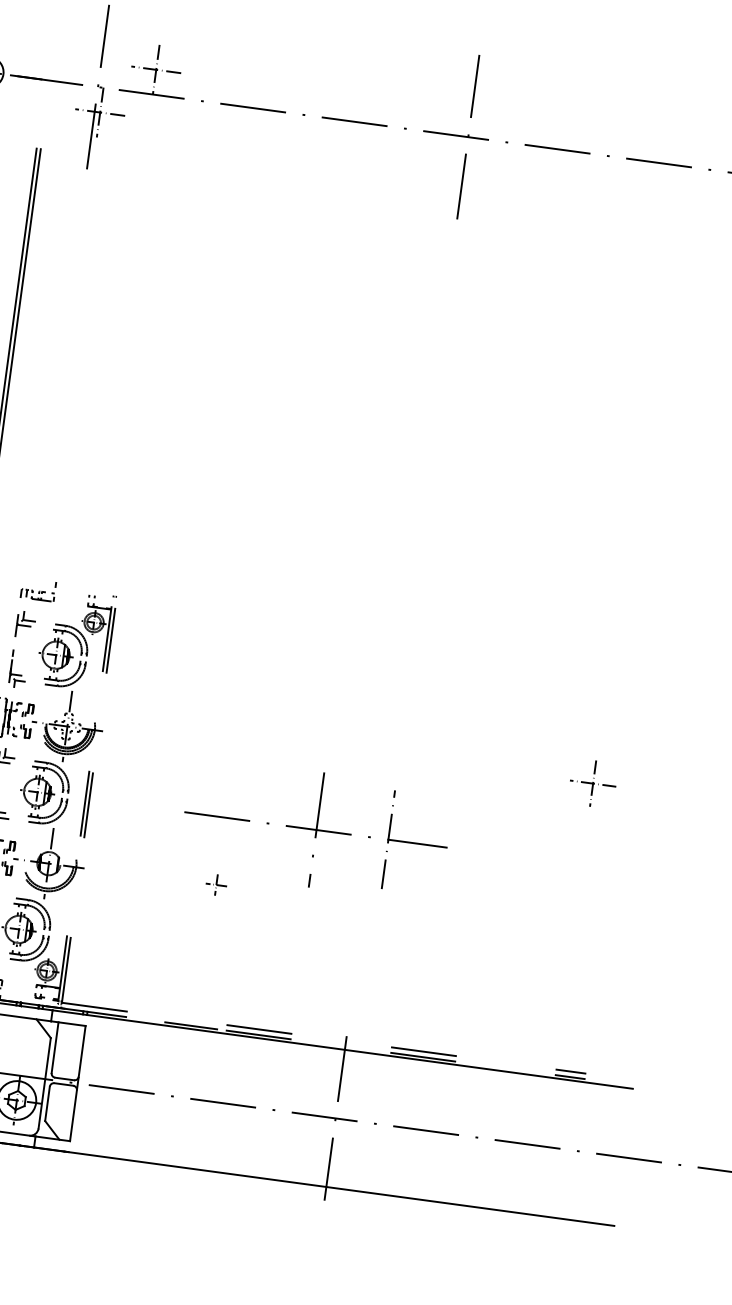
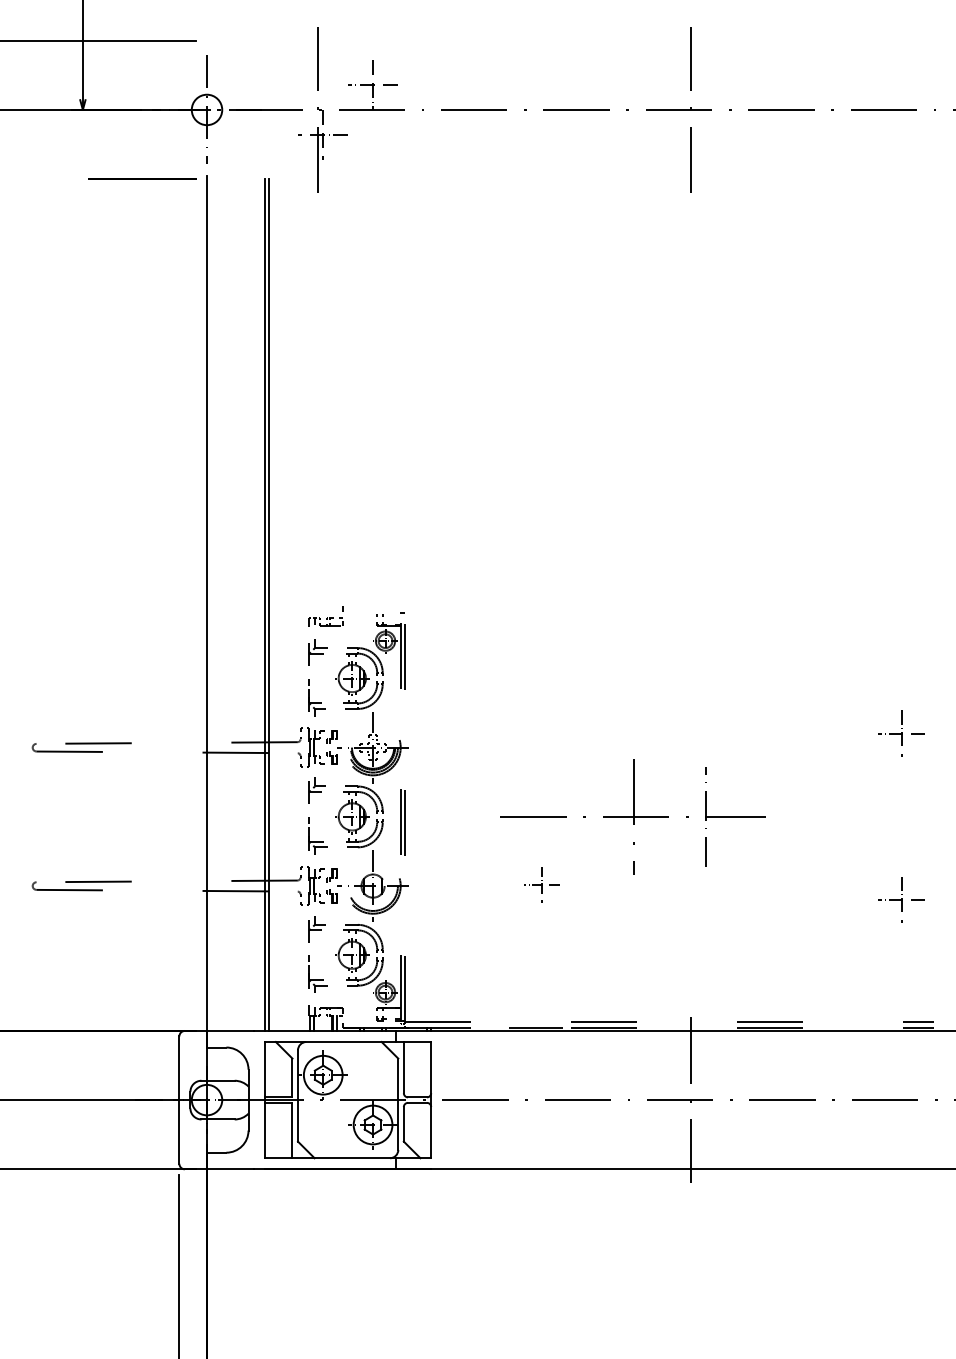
part: (216, 884) -> (541, 884), size x1.67
part: (570, 947) -> (901, 899), added

